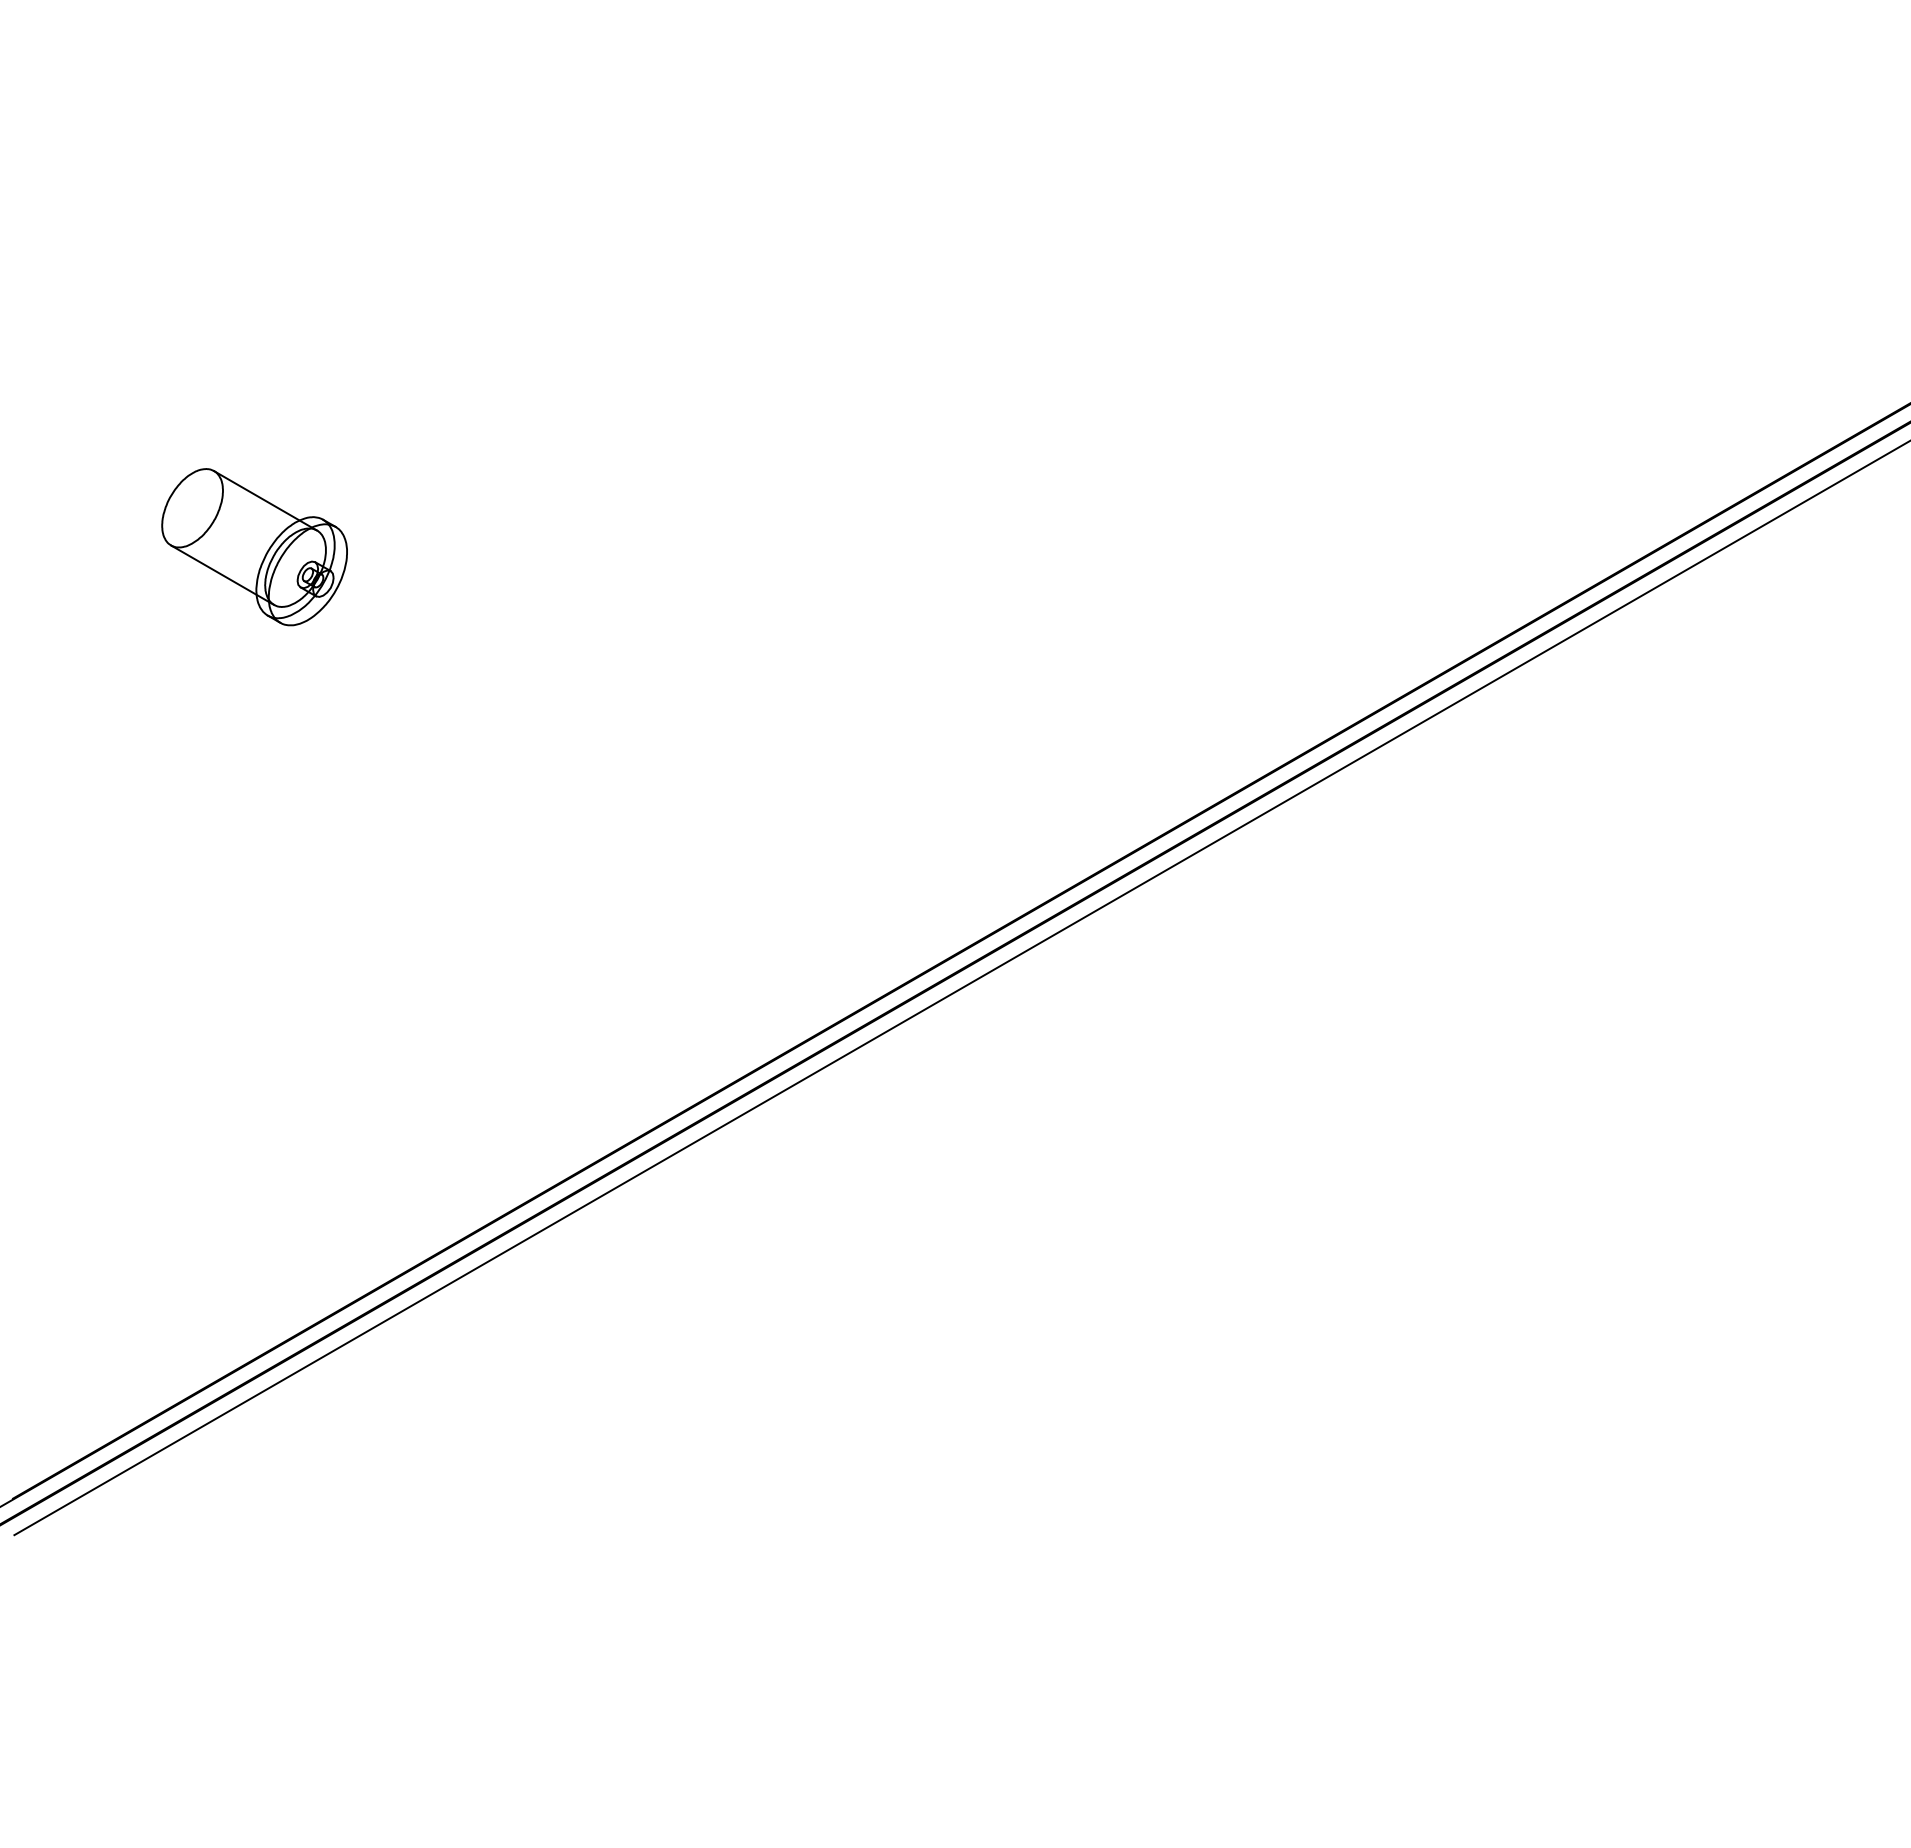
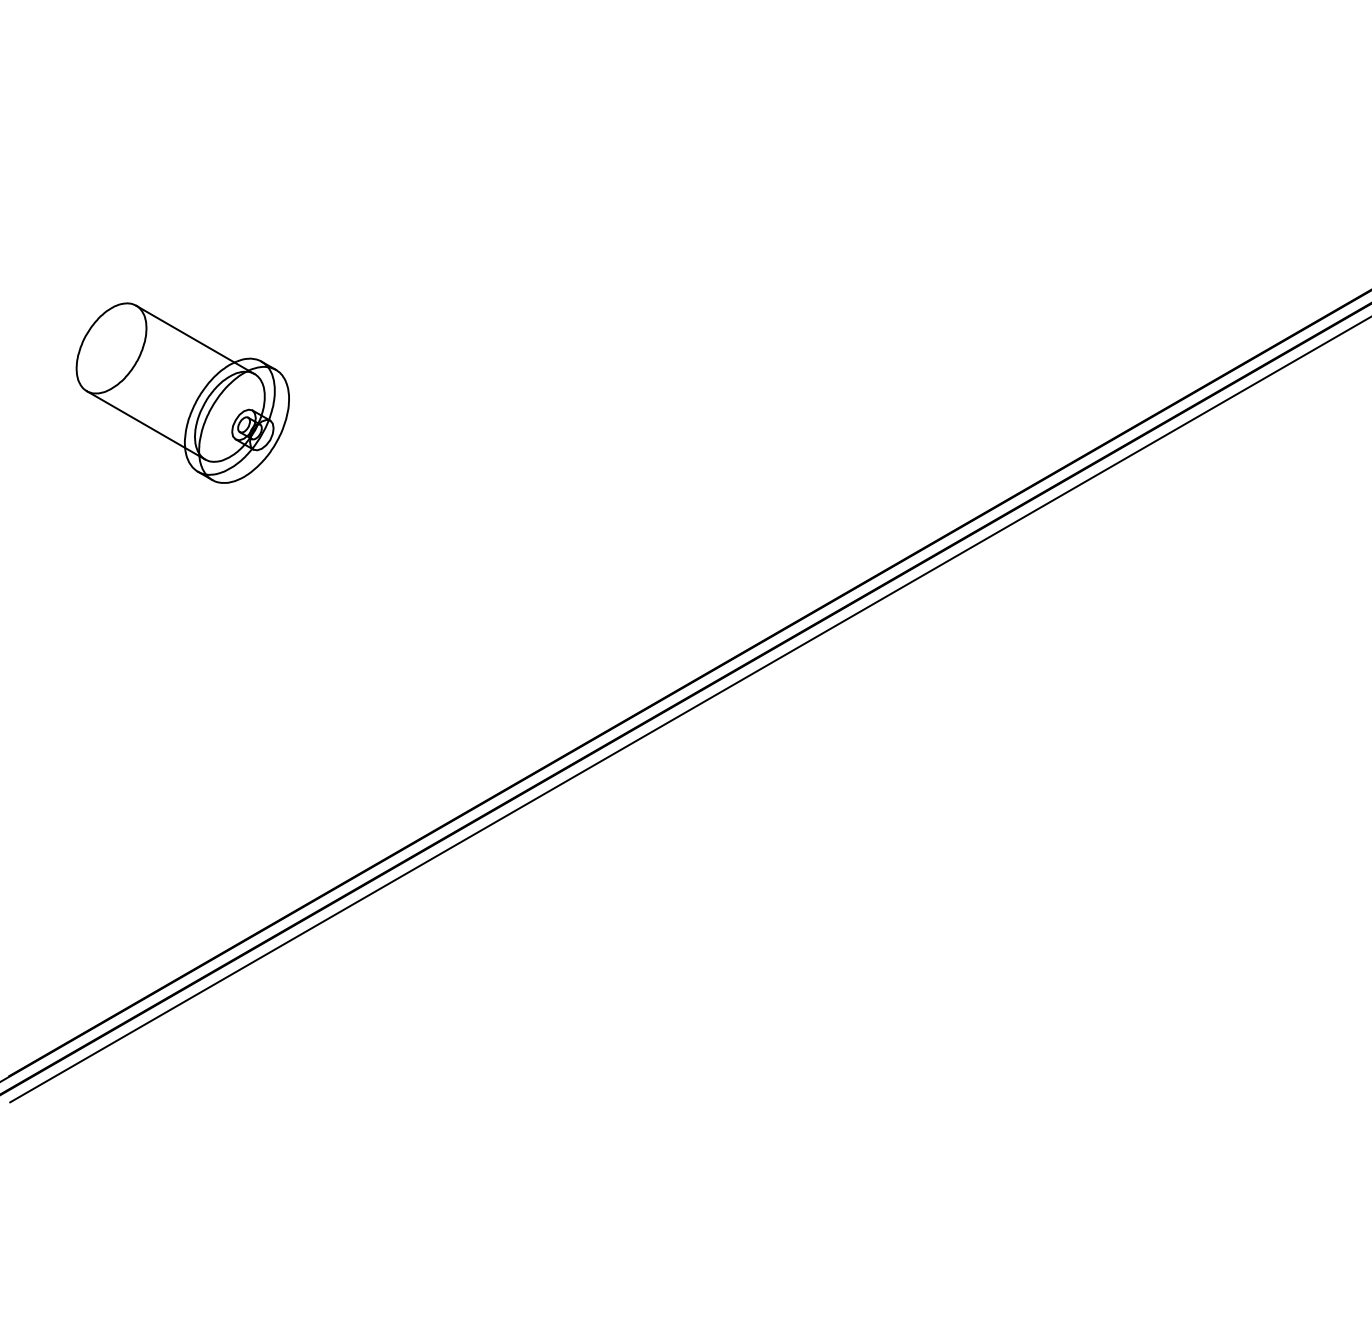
part: (254, 546) -> (182, 392), size x1.6

